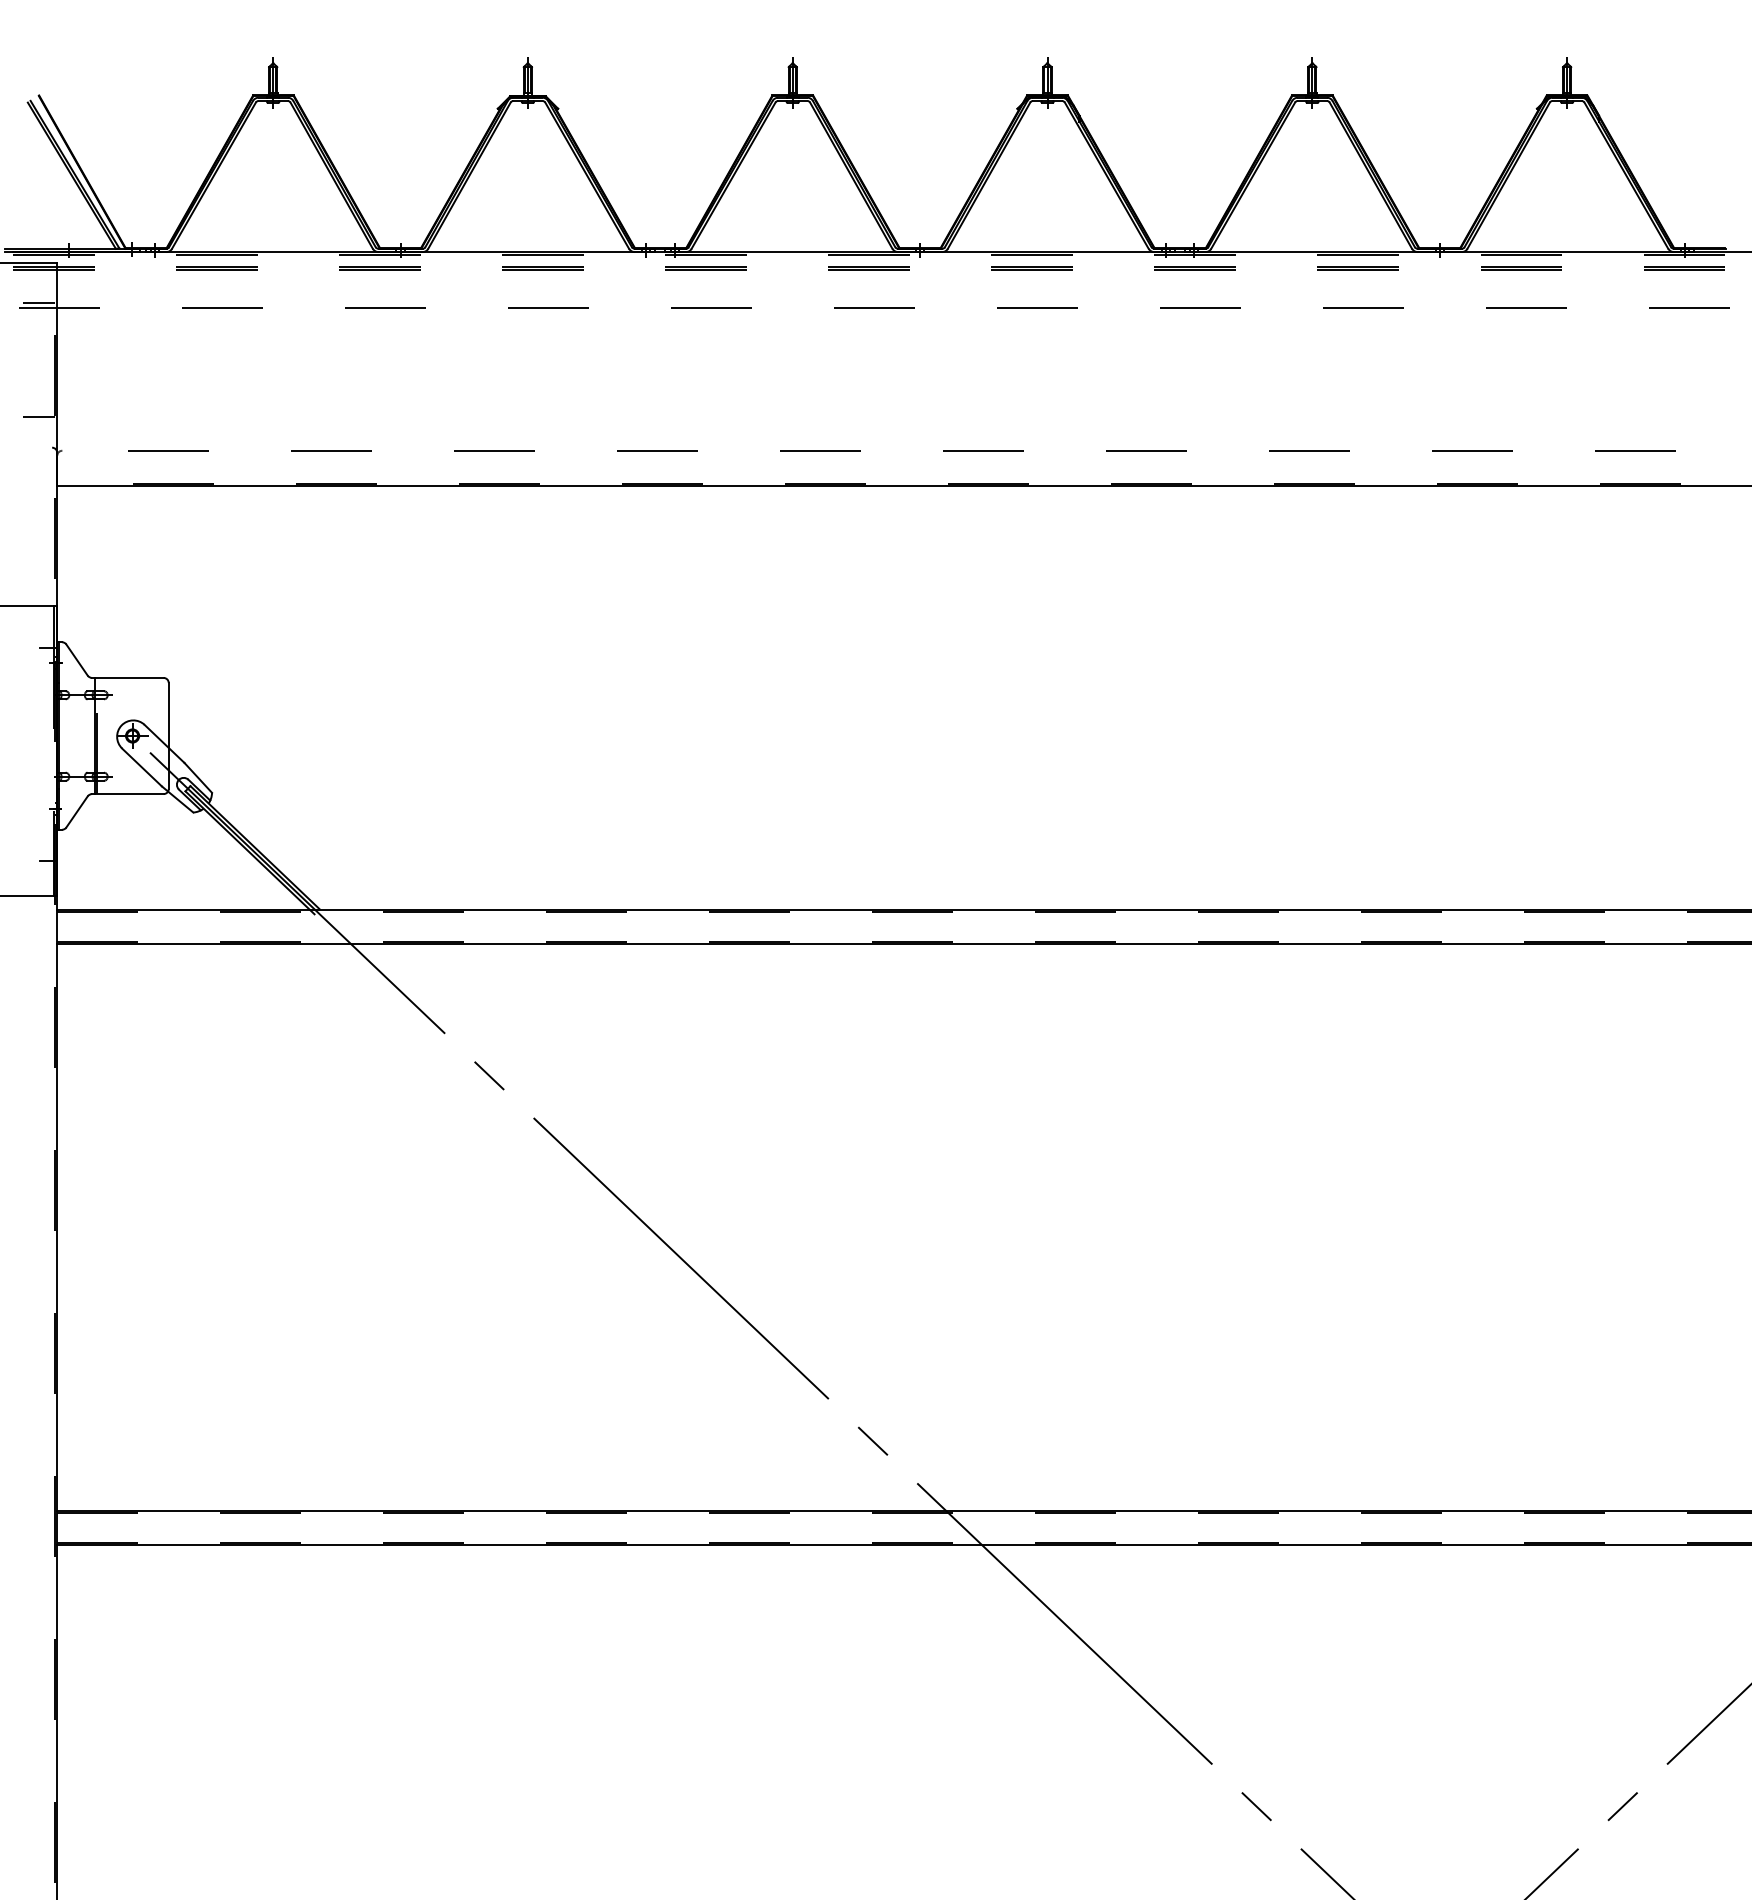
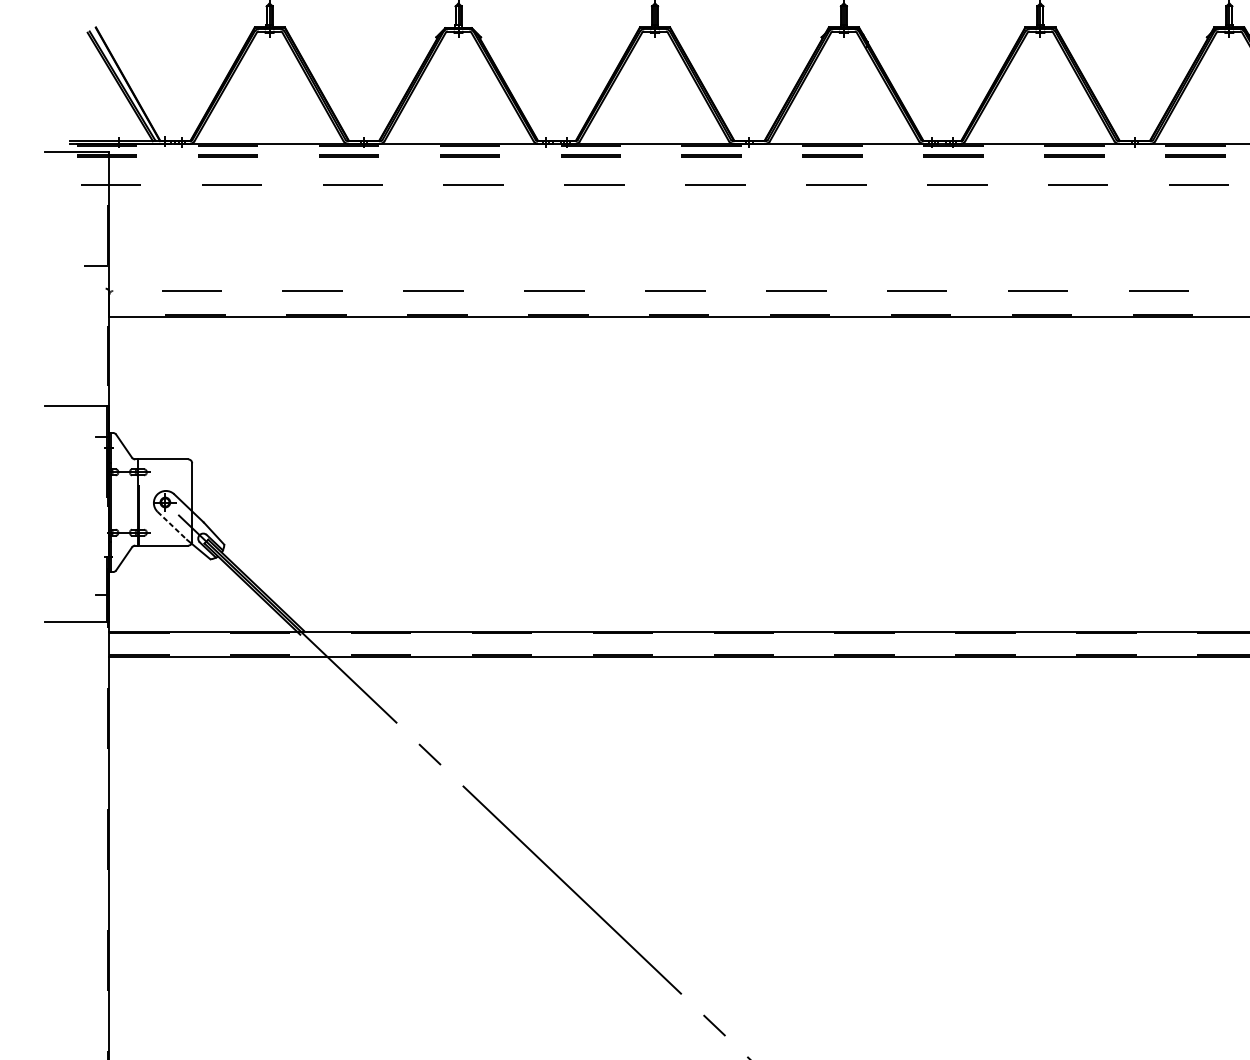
line: (38, 303) -> (95, 181), removed
line: (142, 767) -> (172, 525), solid -> dashed

